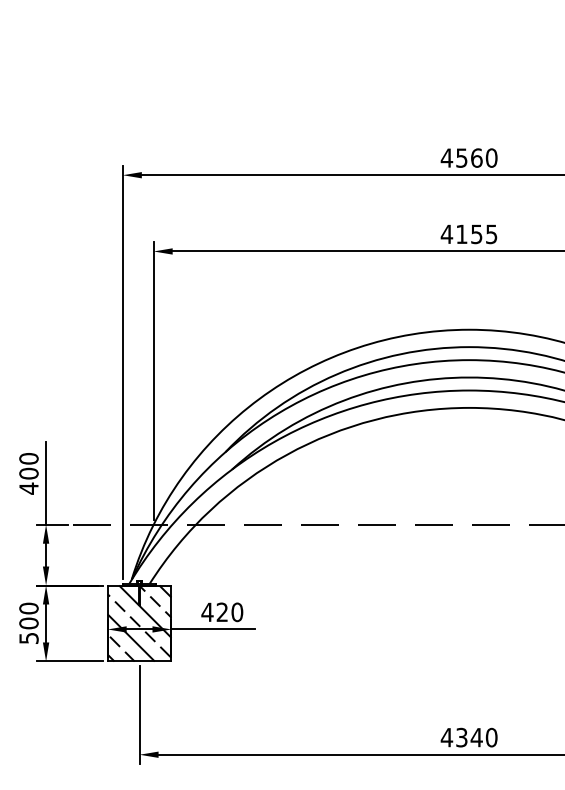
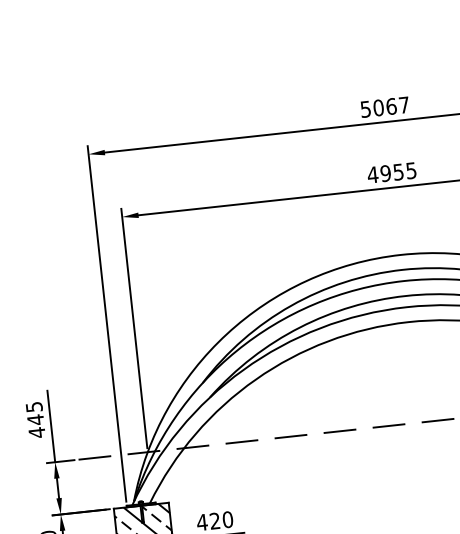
text: (468, 157) -> (384, 106), 4560 -> 5067
text: (461, 234) -> (385, 173), 4155 -> 4955
text: (28, 466) -> (34, 413), 400 -> 445

